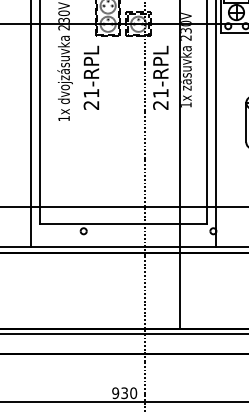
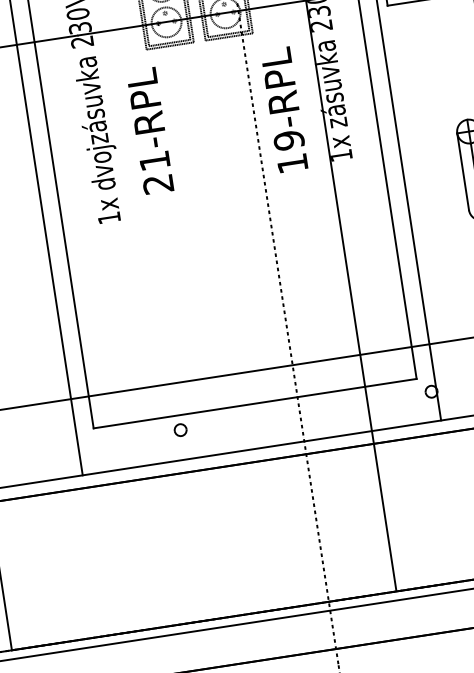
text: (160, 98) -> (289, 150), 21-RPL -> 19-RPL

